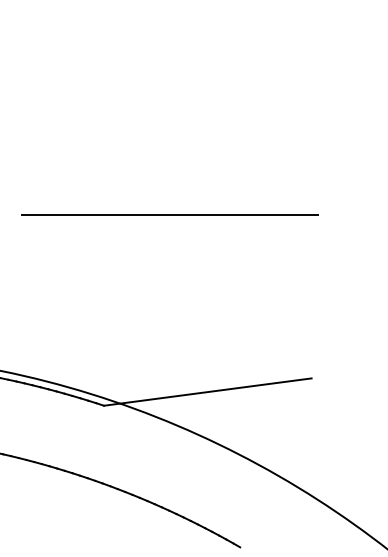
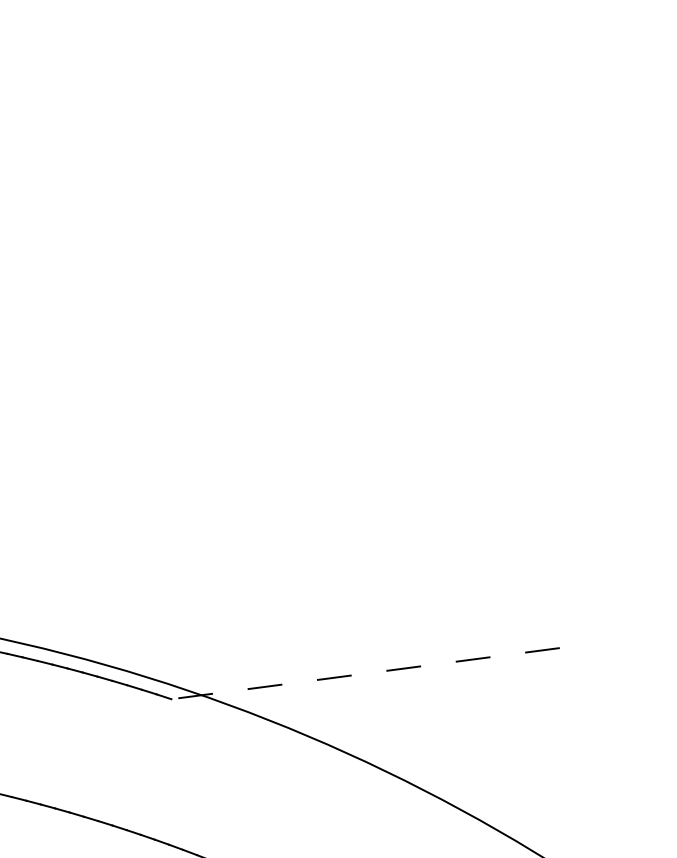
line: (169, 214) -> (293, 341), removed
line: (207, 392) -> (365, 674), solid -> dashed

